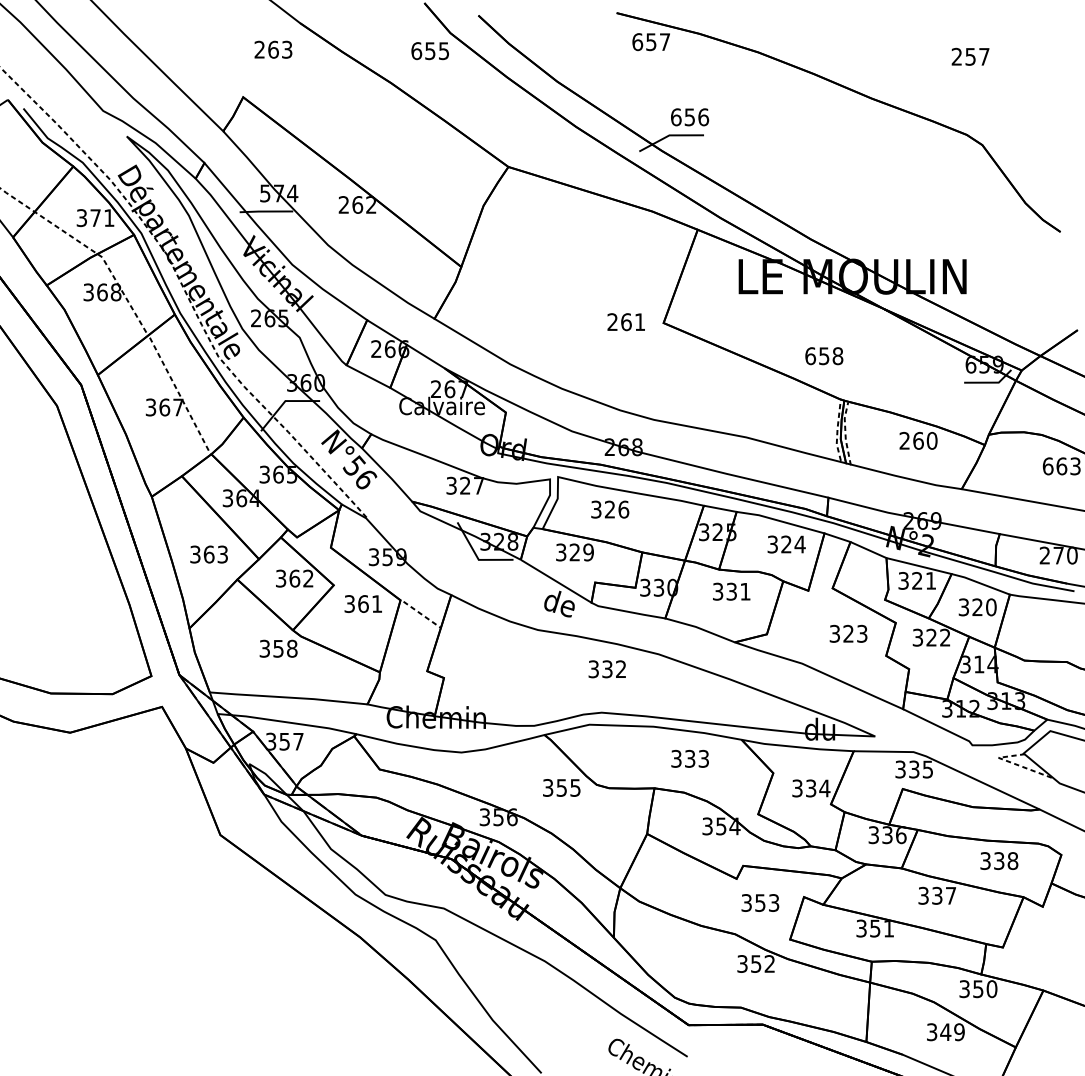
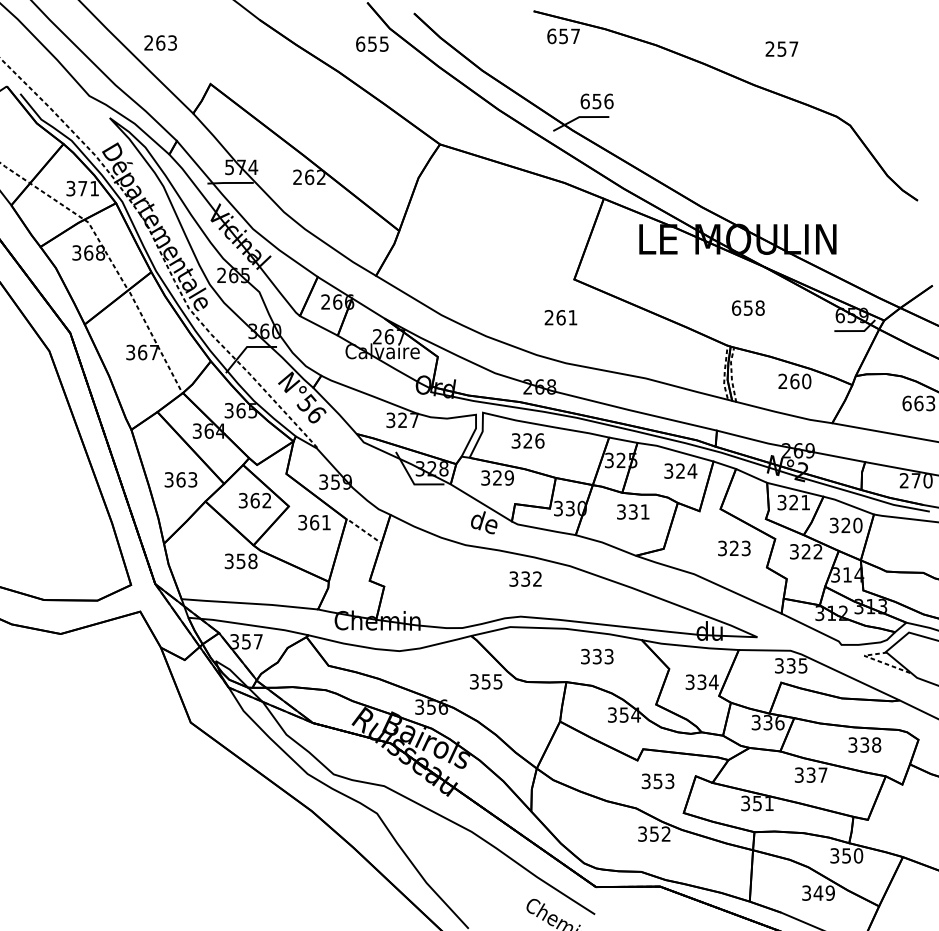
text: (273, 49) -> (160, 42), moved
text: (970, 56) -> (781, 48), moved
text: (625, 321) -> (560, 317), moved
text: (824, 355) -> (748, 307), moved

